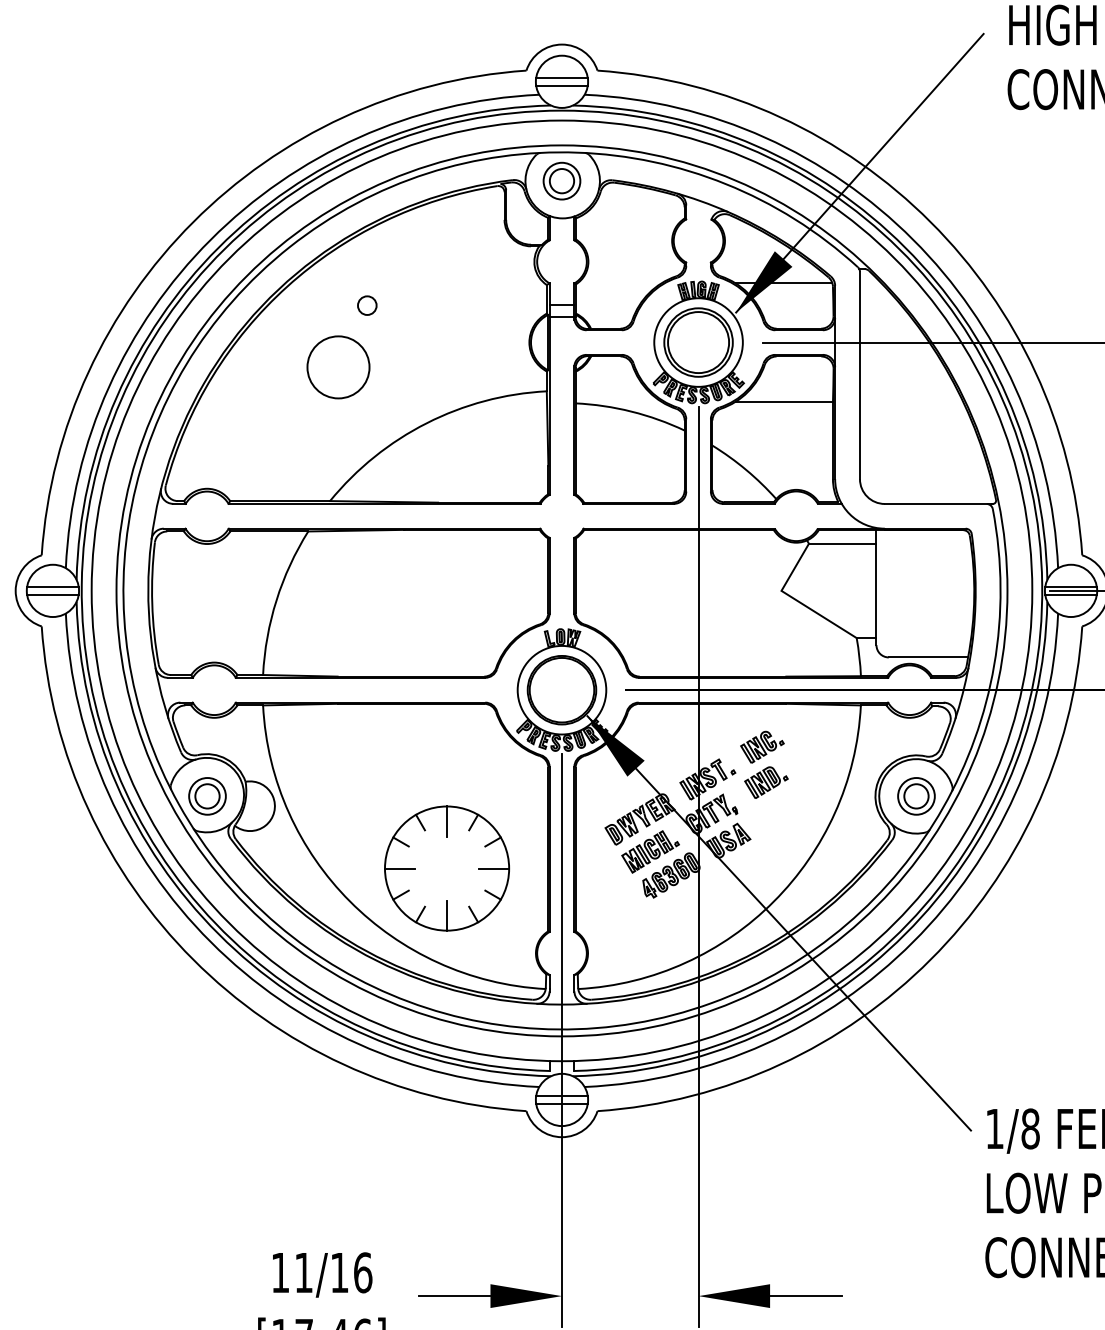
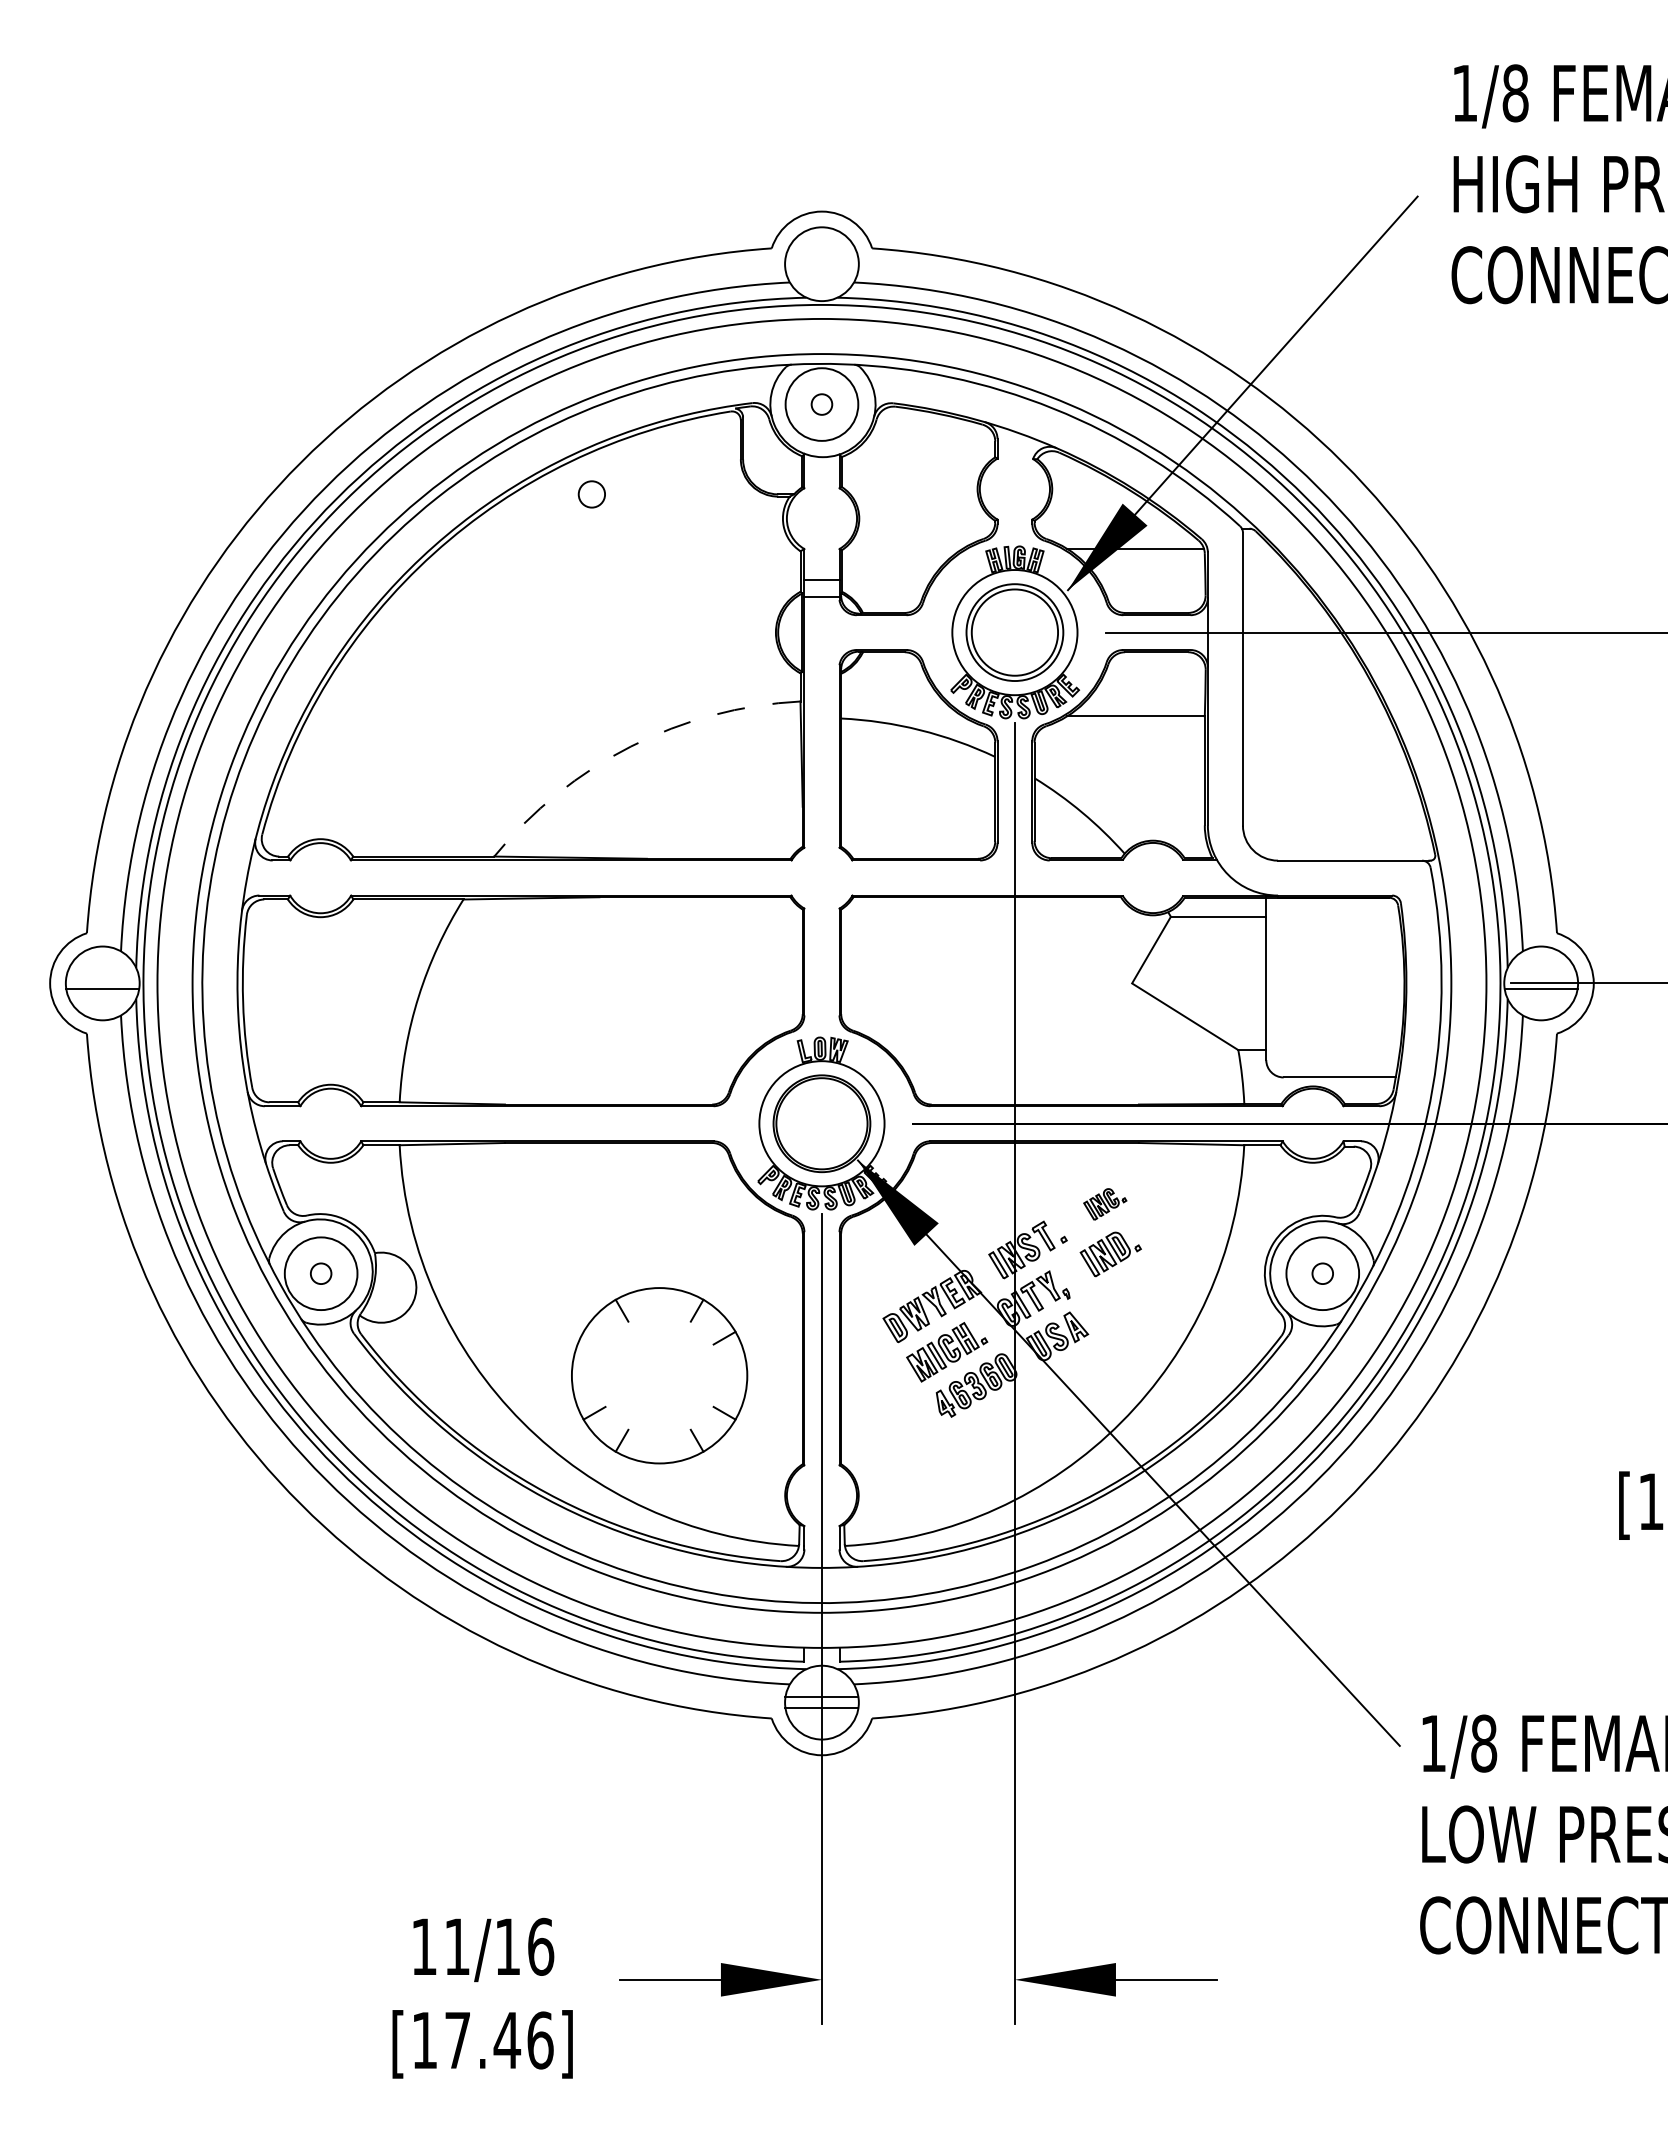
line: (561, 77) -> (821, 258), removed
line: (561, 85) -> (821, 269), removed
circle: (561, 181) -> (821, 404), size x0.6
circle: (561, 181) -> (821, 404), size x1.4
circle: (367, 305) -> (591, 494), moved
circle: (338, 367) -> (505, 667), removed
arc: (426, 423) -> (630, 746), solid -> dashed
line: (52, 586) -> (102, 977), removed
line: (1070, 586) -> (1540, 977), removed
part: (762, 747) -> (1105, 1204), size x0.7
circle: (207, 796) -> (320, 1273), size x0.6
circle: (207, 796) -> (321, 1273), size x1.4
circle: (916, 796) -> (1322, 1273), size x0.6
circle: (916, 796) -> (1322, 1273), size x1.4
line: (447, 821) -> (659, 1309), removed
line: (400, 841) -> (594, 1337), removed
line: (399, 868) -> (592, 1375), removed
line: (493, 868) -> (725, 1375), removed
line: (447, 915) -> (659, 1442), removed

